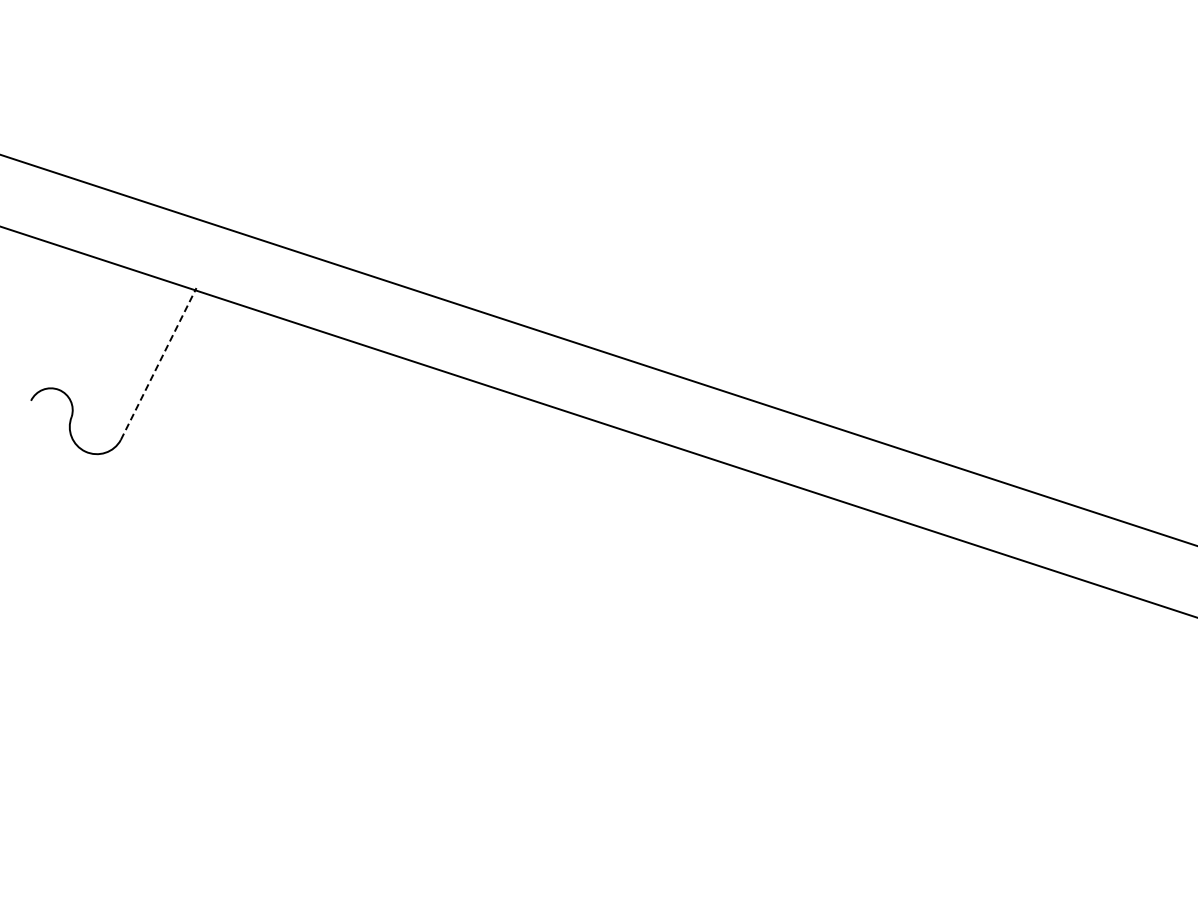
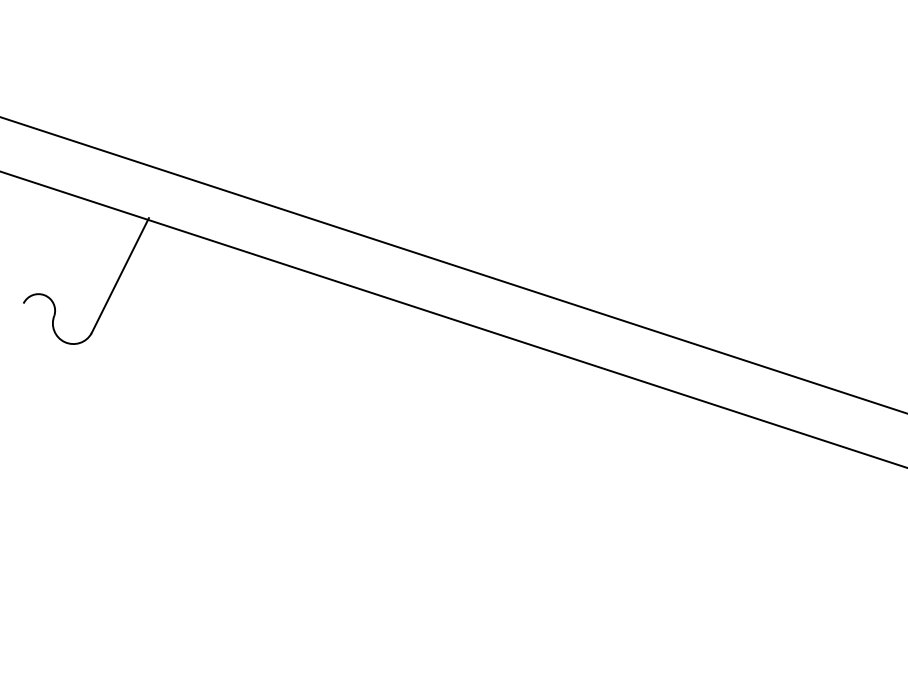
line: (158, 364) -> (120, 276), dashed -> solid

